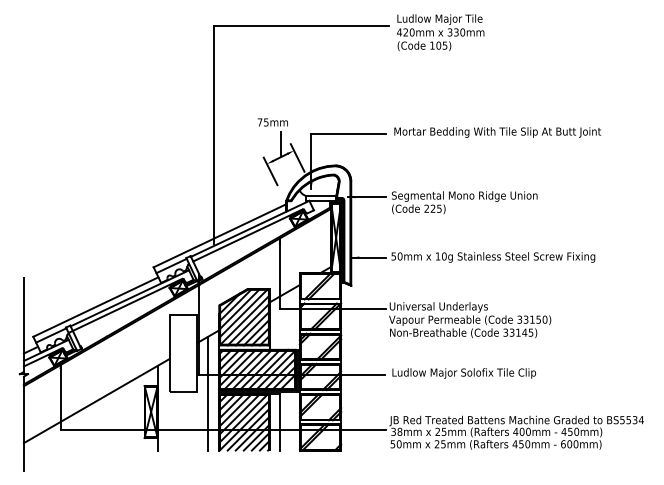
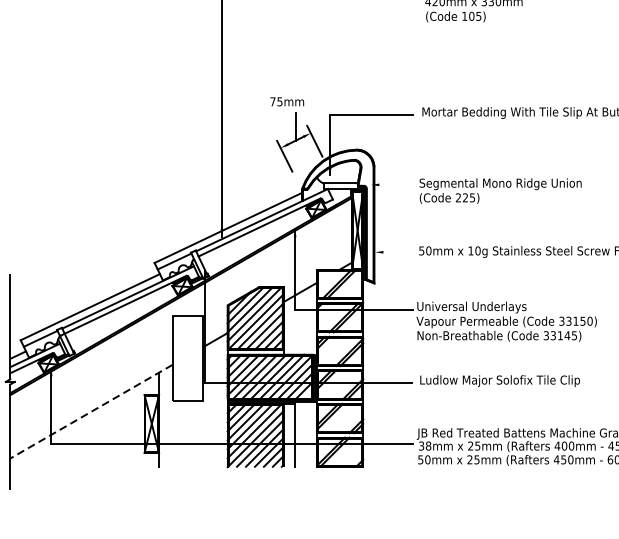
line: (366, 197) -> (391, 185), removed
line: (368, 257) -> (393, 252), removed
line: (208, 393) -> (215, 403), removed
line: (96, 401) -> (91, 412), solid -> dashed

